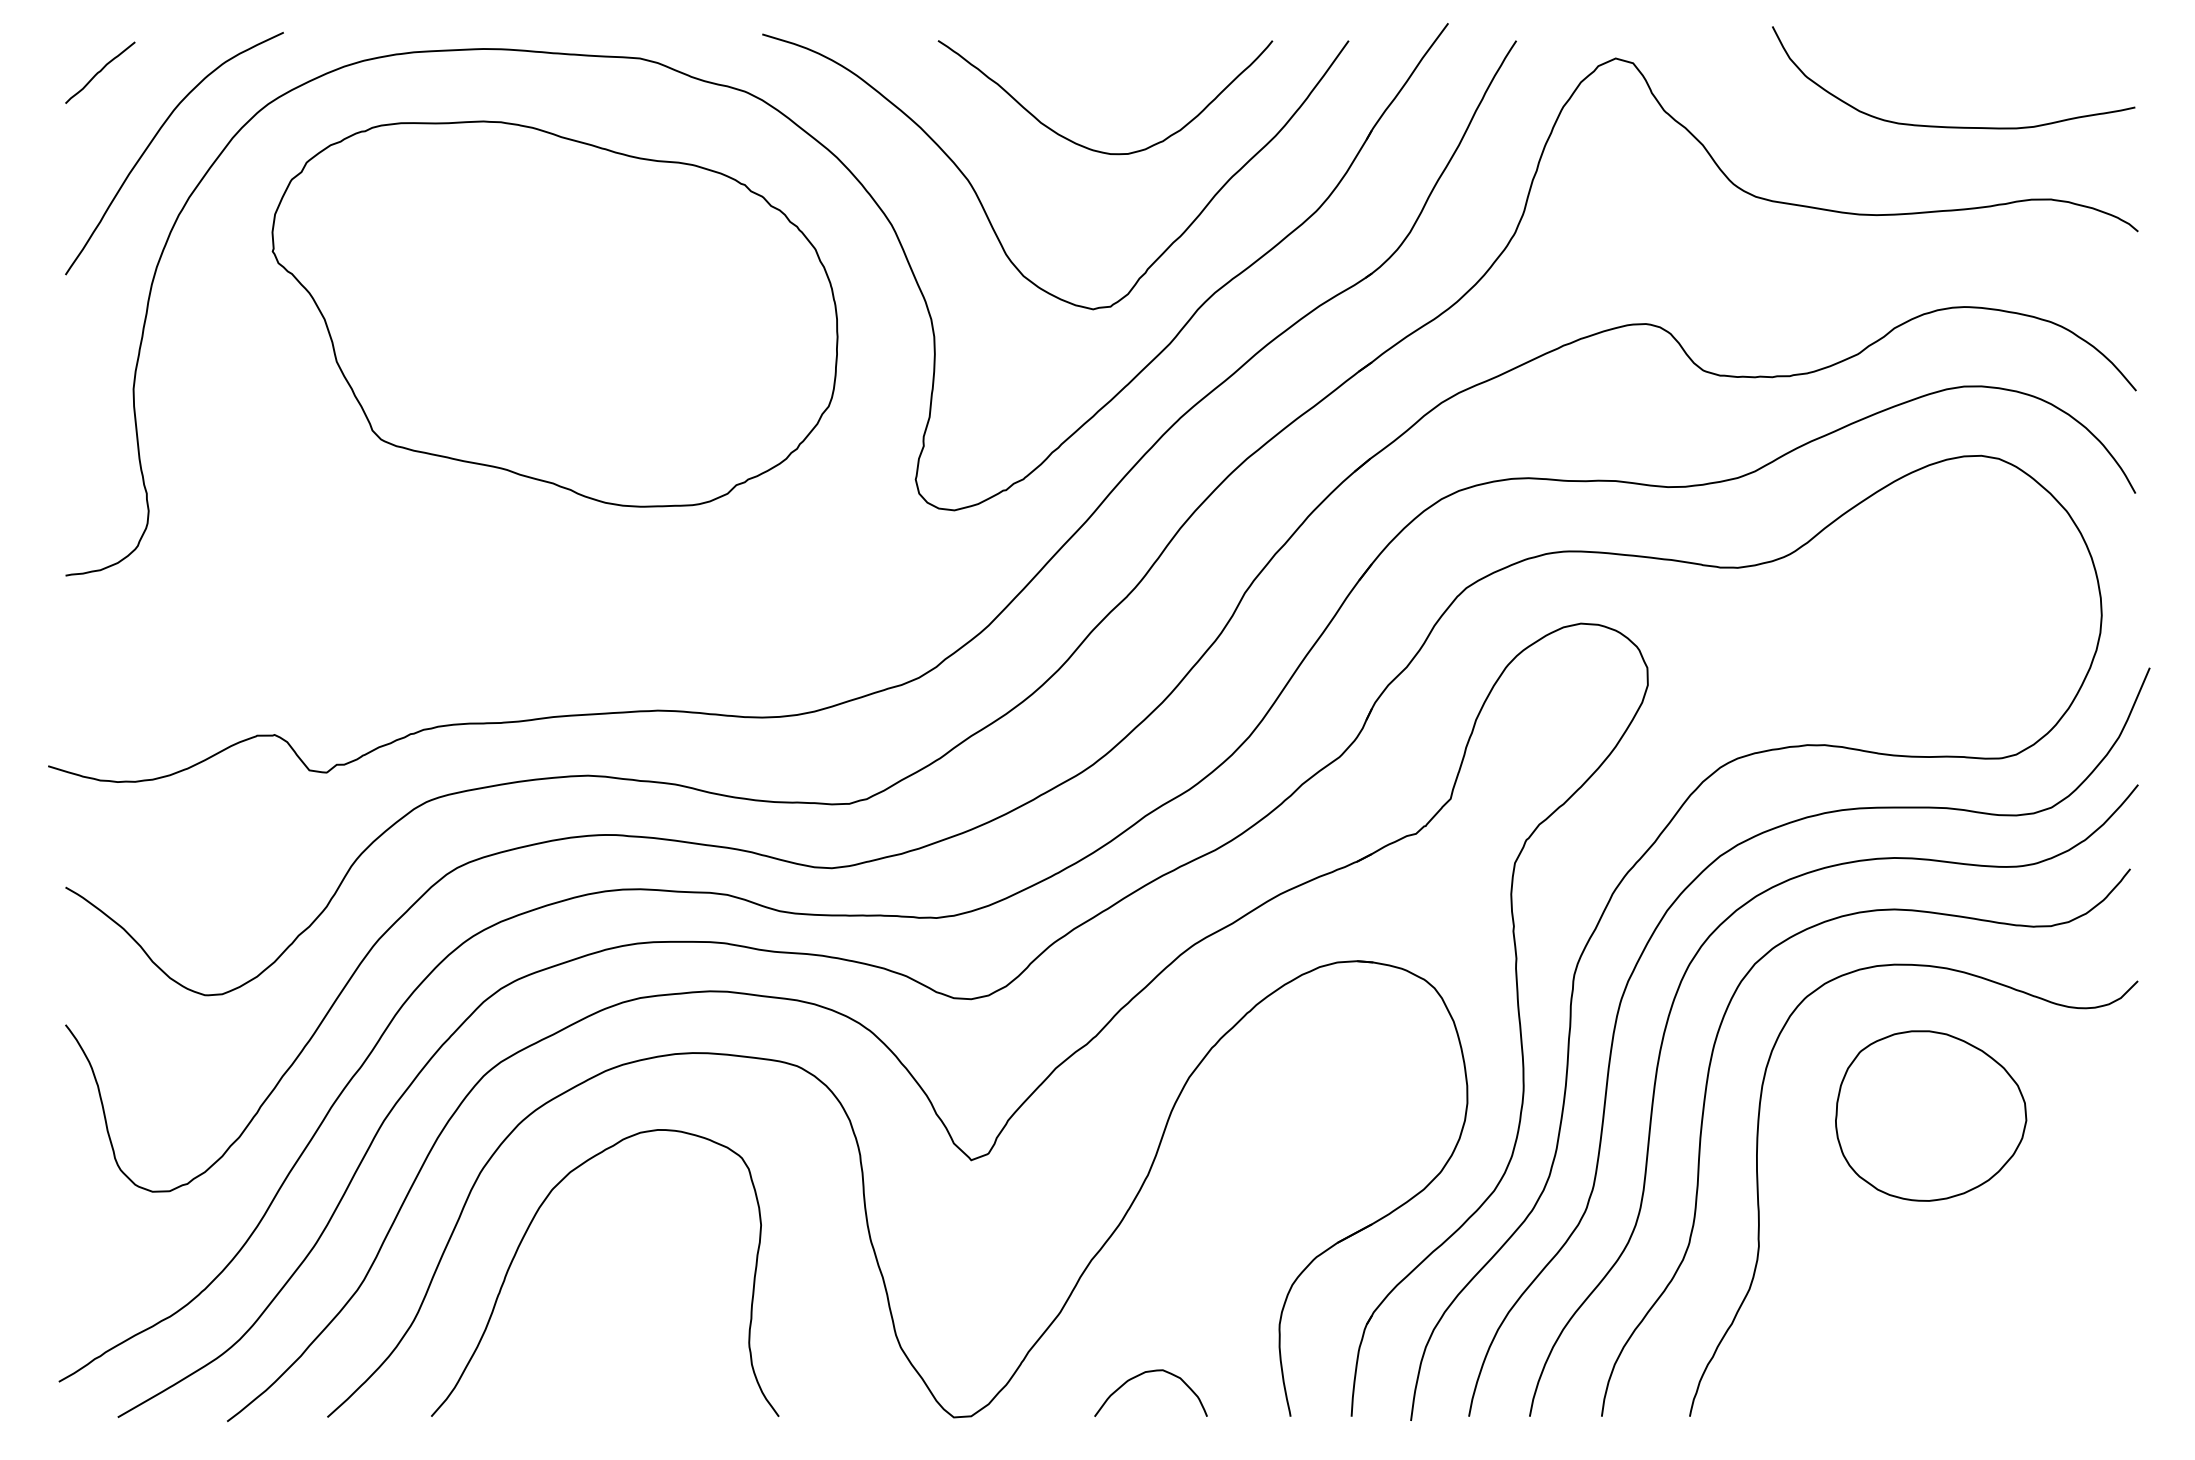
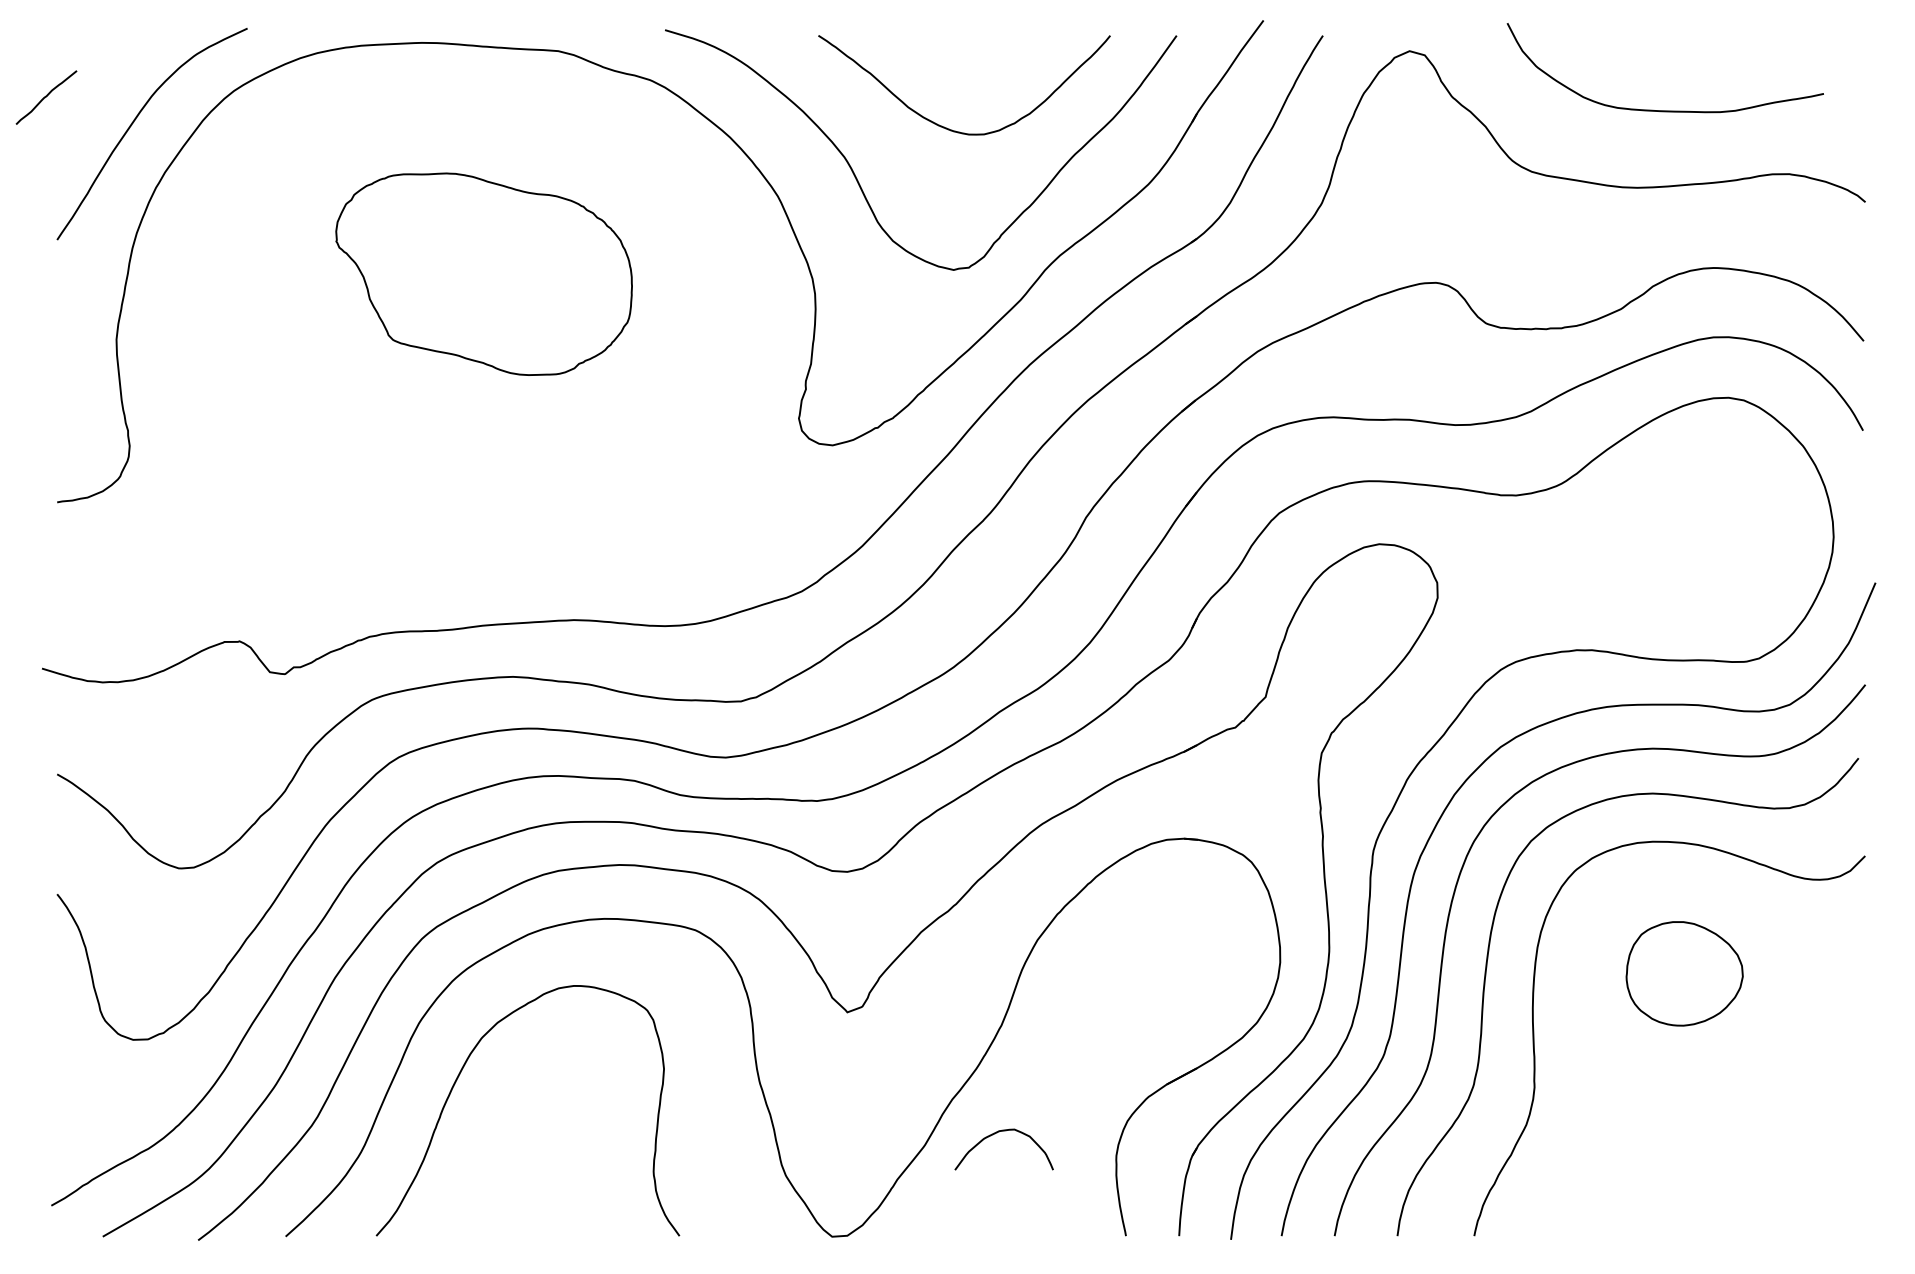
curve: (100, 72) -> (46, 97), moved
curve: (1952, 126) -> (1664, 110), moved
part: (554, 314) -> (483, 274), size x0.6
part: (1930, 1115) -> (1684, 973), size x0.7
curve: (1141, 1375) -> (995, 1134), moved

